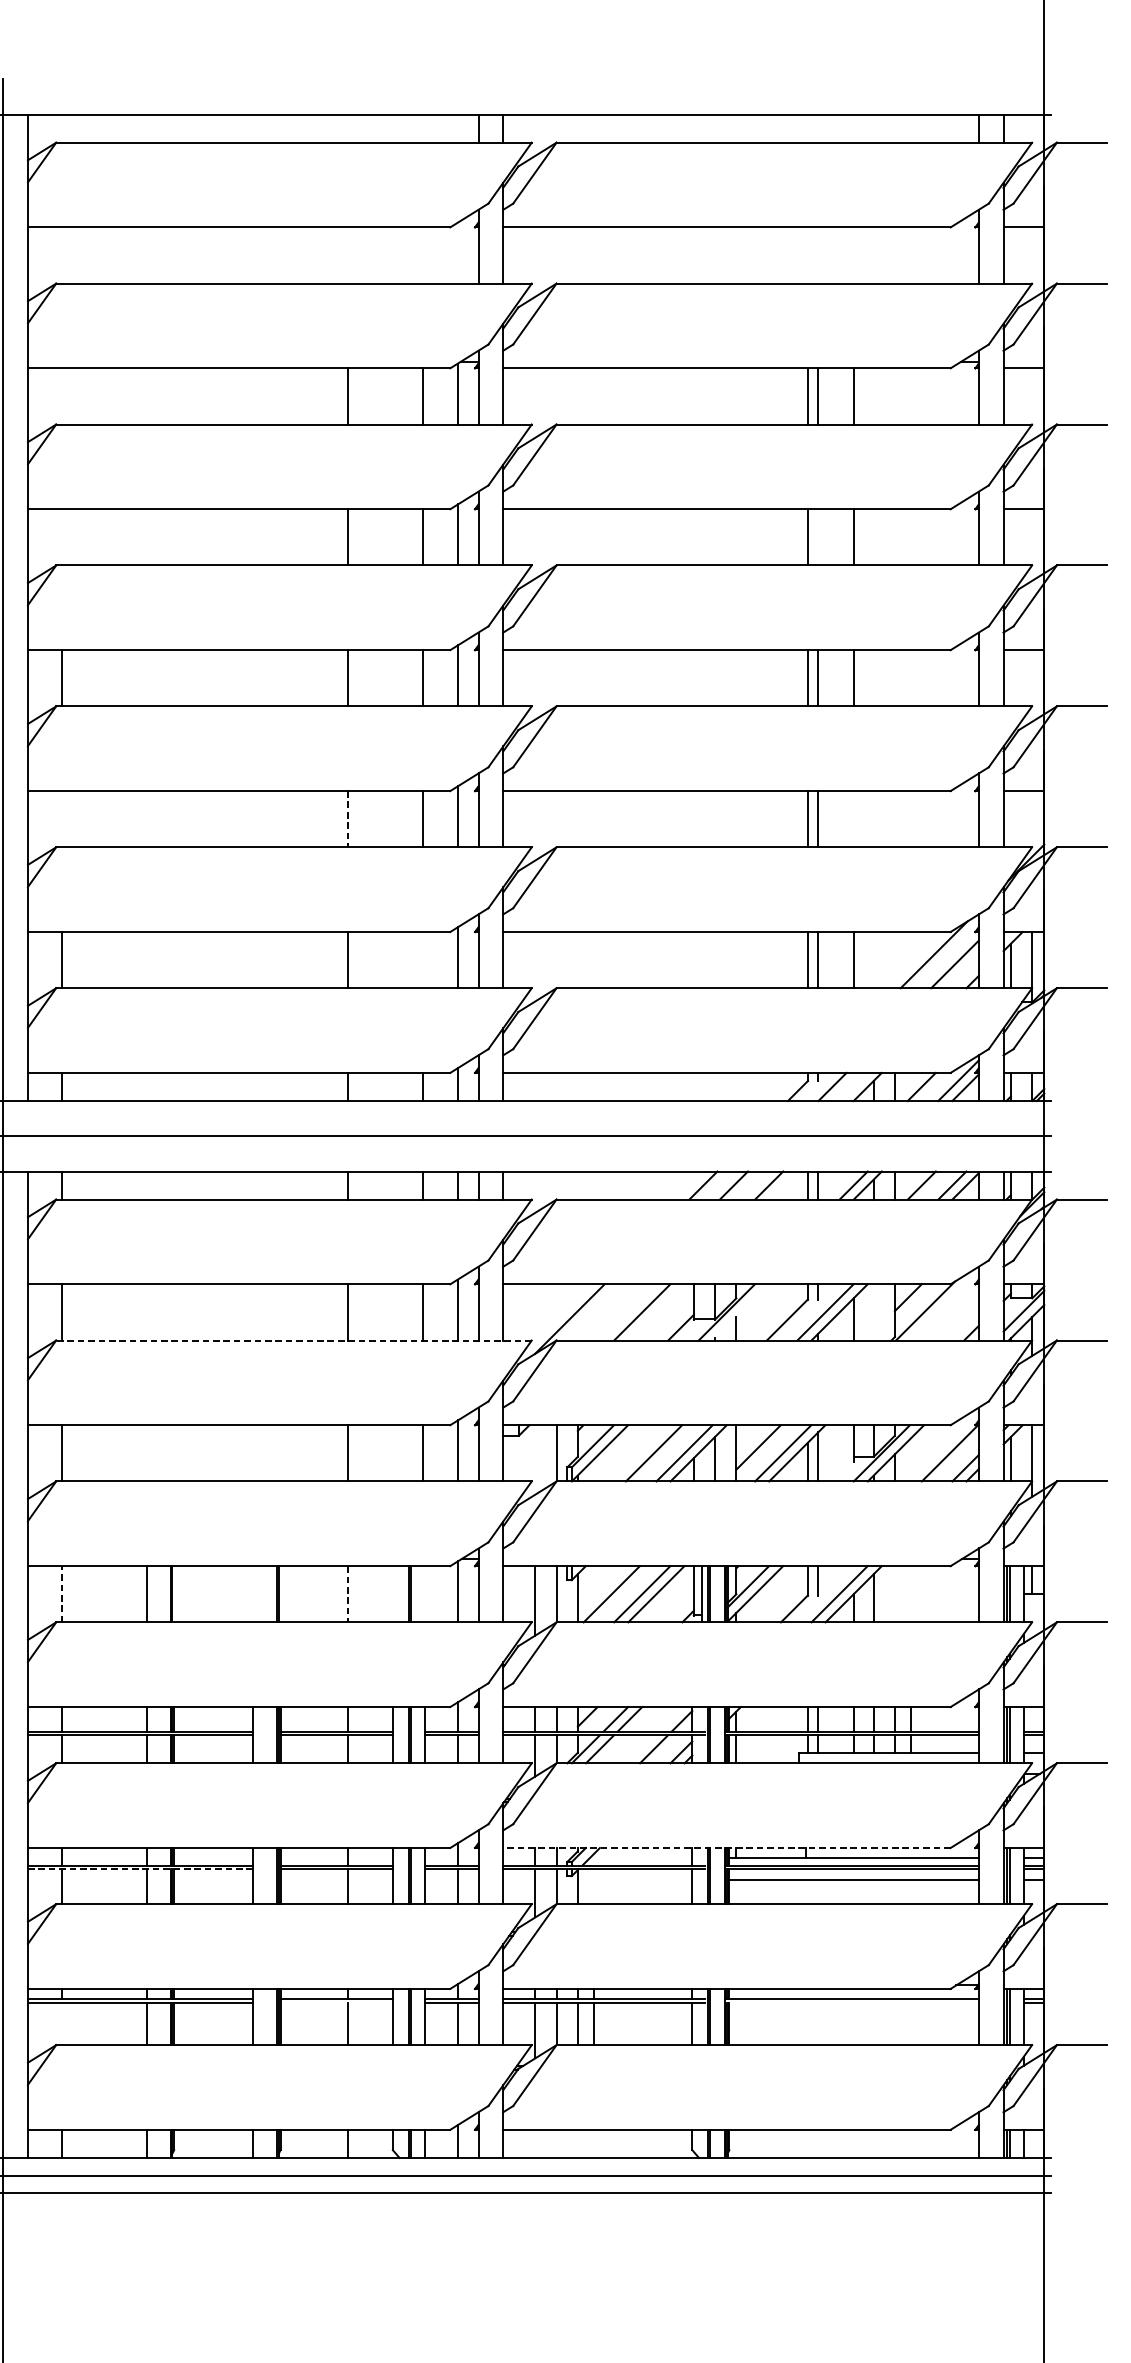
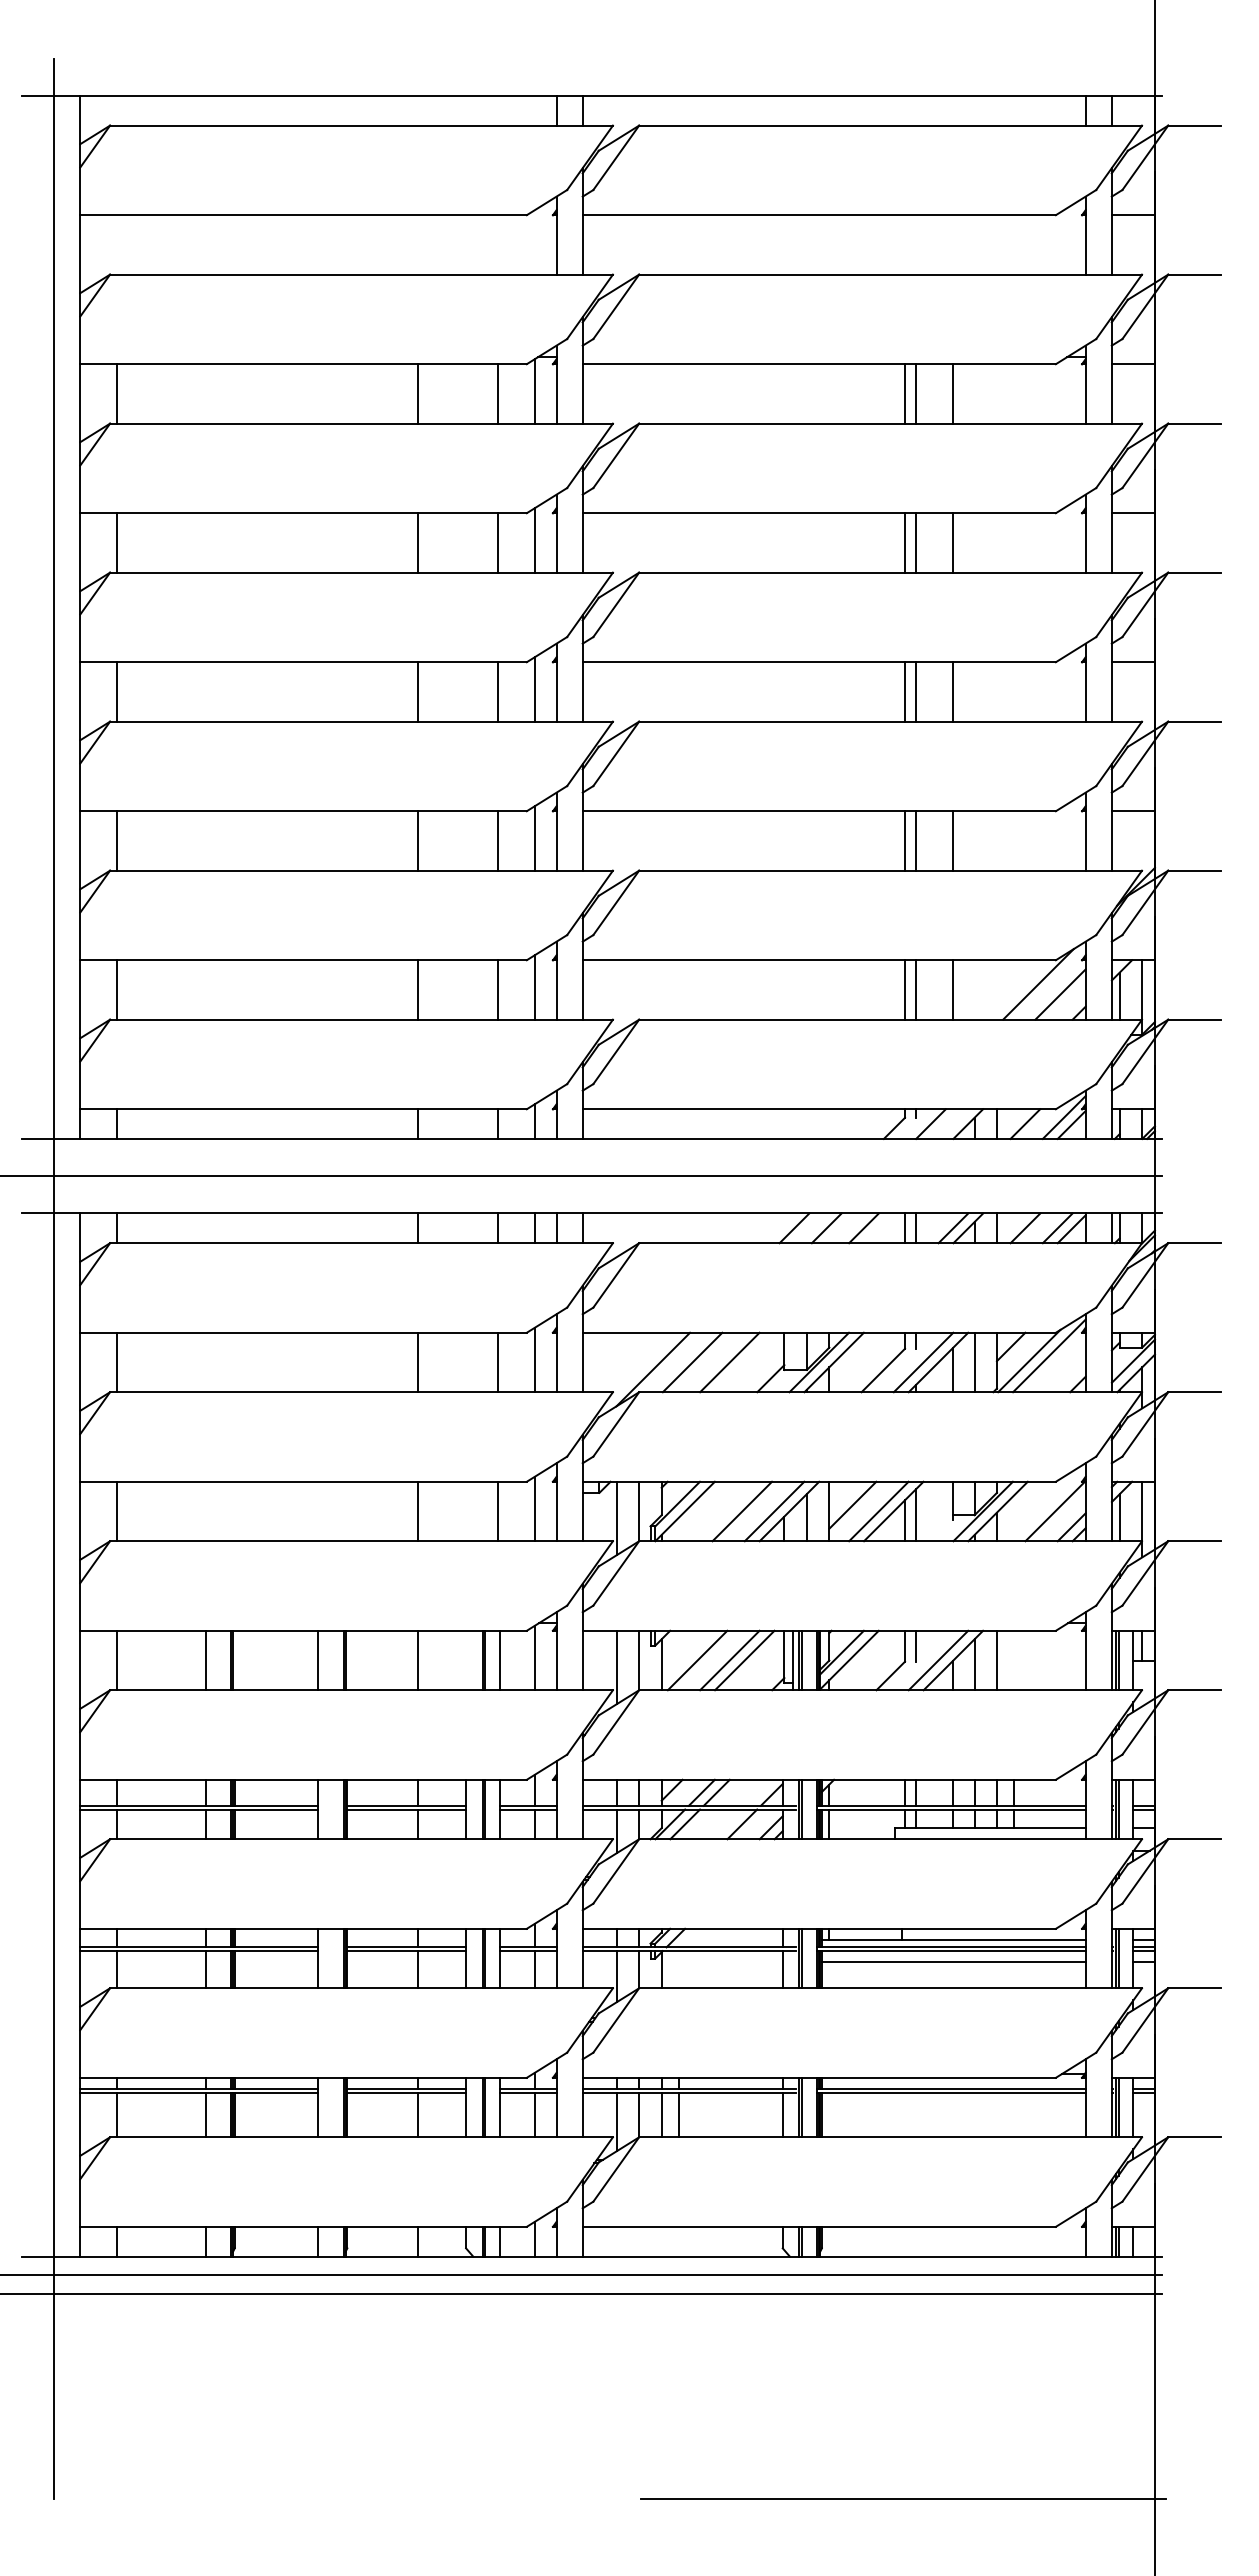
line: (62, 396) -> (116, 393), added
line: (62, 536) -> (116, 542), added
line: (817, 536) -> (915, 542), added
line: (62, 818) -> (116, 840), added
line: (347, 818) -> (418, 840), dashed -> solid
line: (853, 818) -> (953, 840), added
line: (422, 959) -> (497, 989), added
line: (944, 1305) -> (1049, 1355), added
line: (606, 1312) -> (692, 1362), added
line: (740, 1312) -> (833, 1362), added
line: (873, 1312) -> (974, 1362), added
line: (293, 1340) -> (361, 1392), dashed -> solid
line: (535, 1459) -> (616, 1518), added
line: (62, 1594) -> (116, 1660), dashed -> solid
line: (253, 1594) -> (318, 1660), added
line: (347, 1594) -> (418, 1660), dashed -> solid
line: (425, 1594) -> (500, 1660), added
line: (894, 1594) -> (996, 1660), added
line: (727, 1847) -> (819, 1928), dashed -> solid
line: (140, 1869) -> (199, 1951), dashed -> solid
line: (336, 2002) -> (406, 2092), added
line: (850, 2002) -> (950, 2092), added
line: (62, 2023) -> (116, 2114), added

